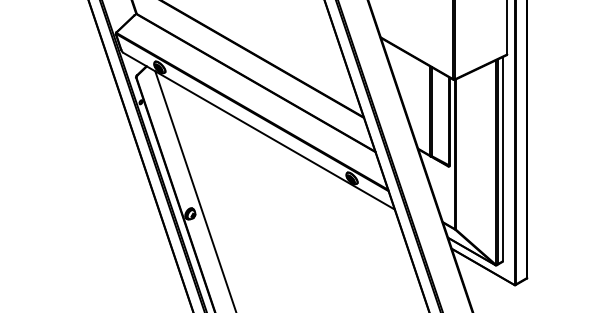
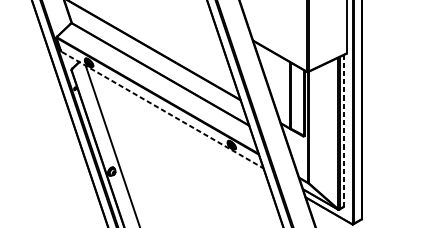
line: (259, 131) -> (163, 110), solid -> dashed
line: (502, 158) -> (343, 130), solid -> dashed

